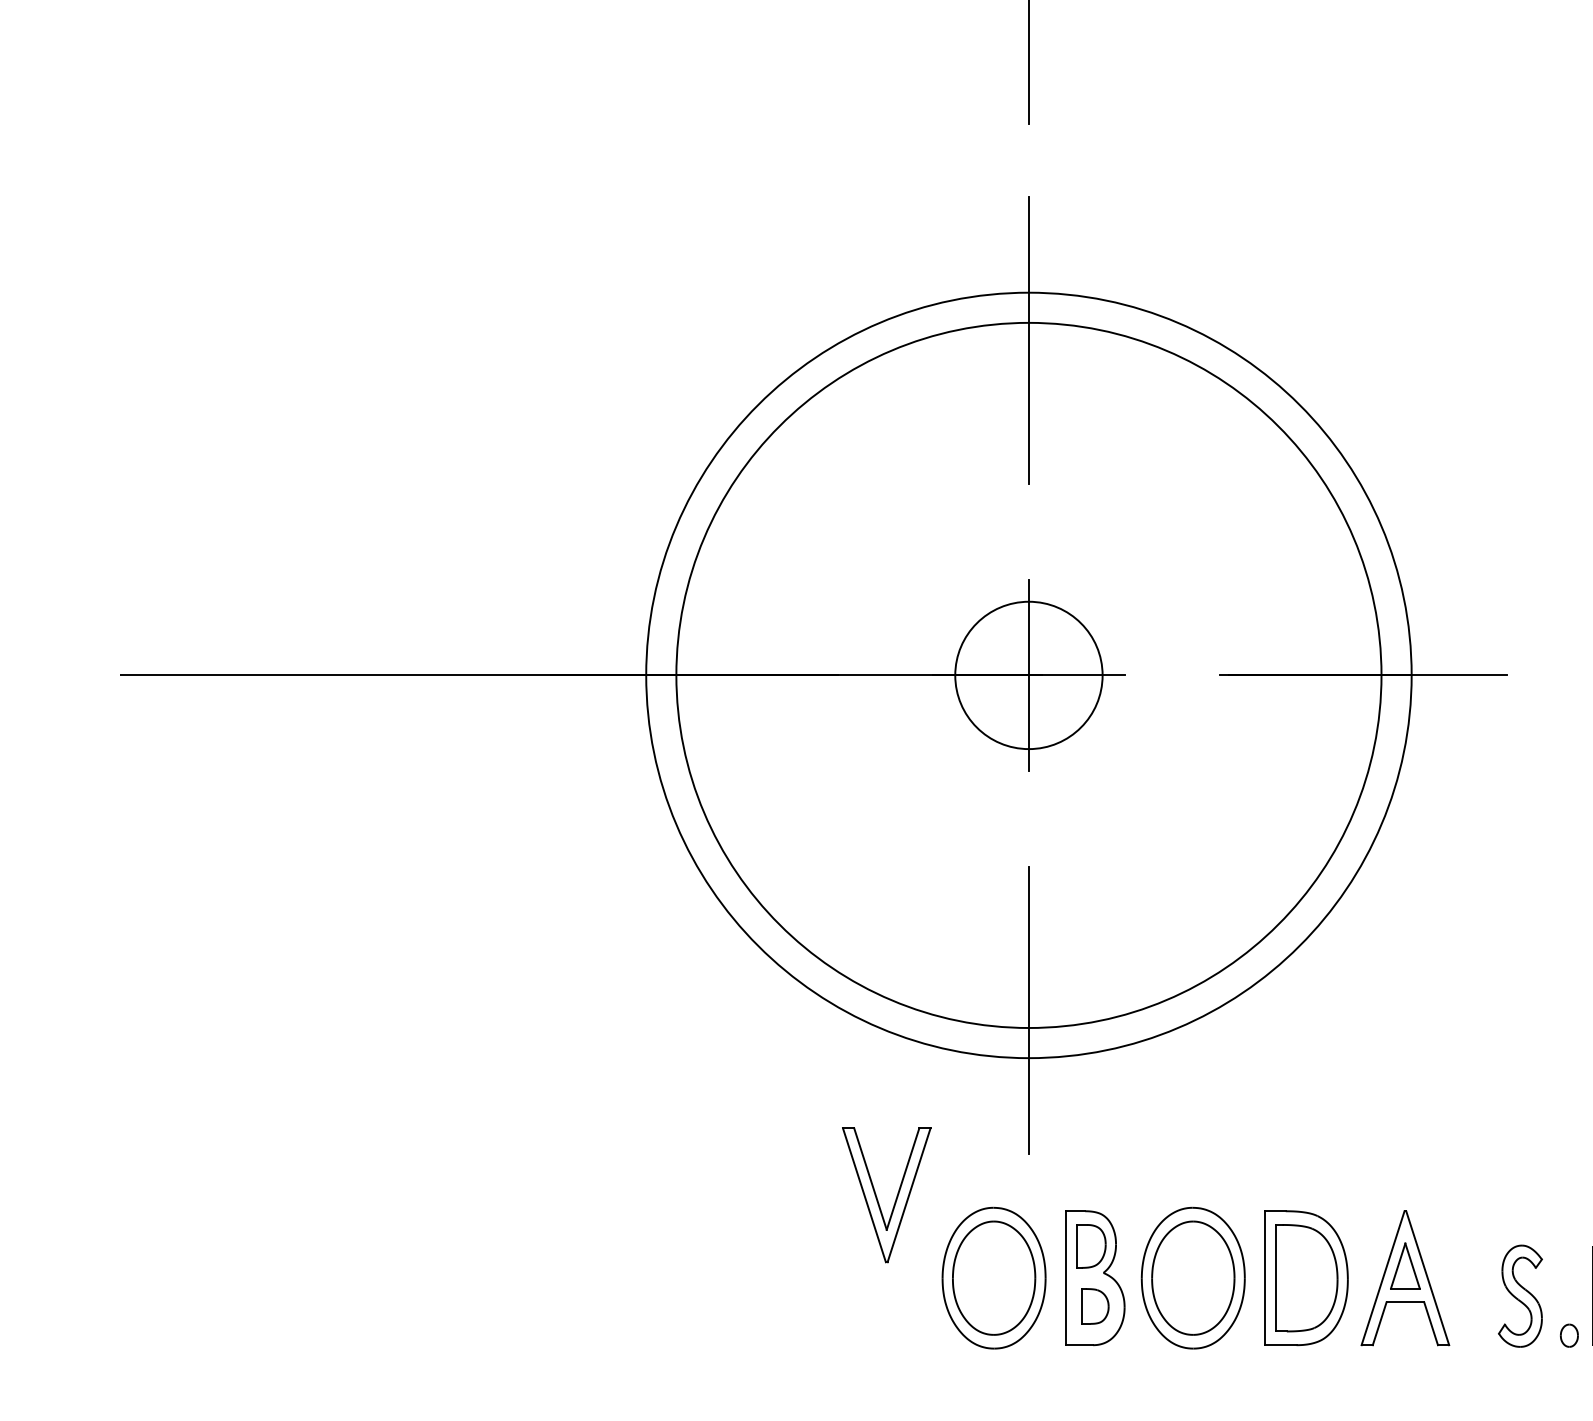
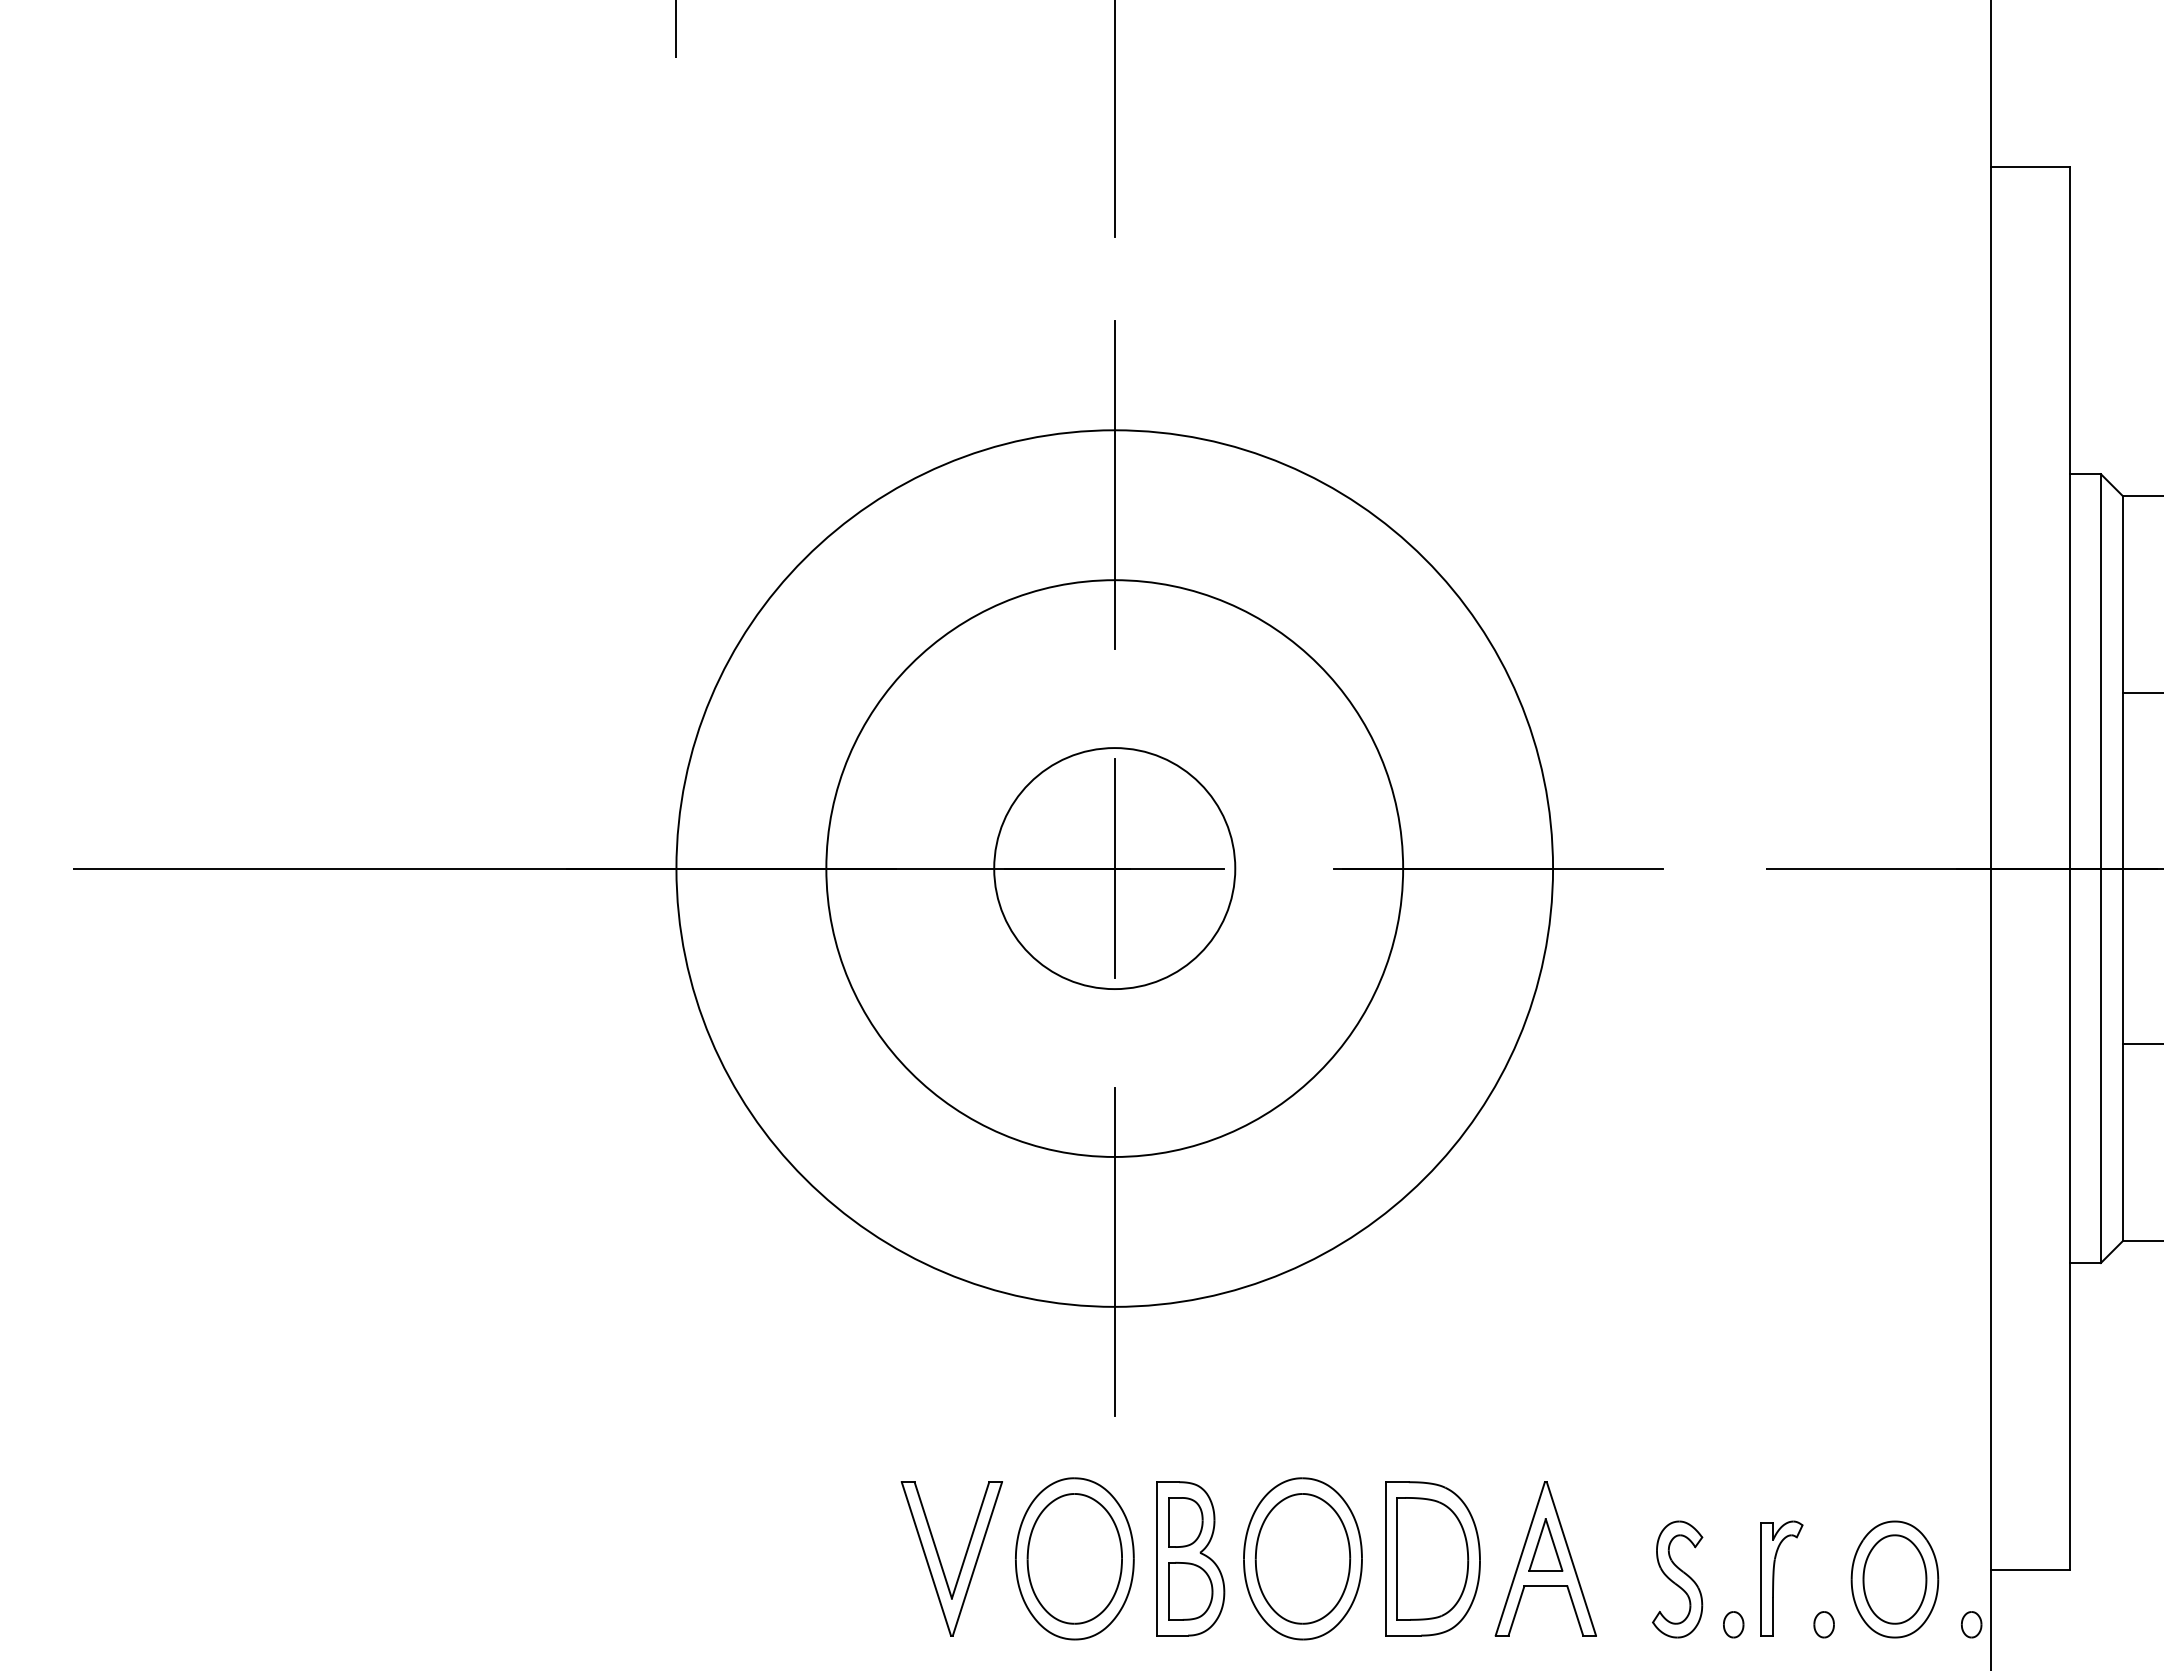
circle: (1028, 675) -> (1114, 868), size x0.71
circle: (1028, 675) -> (1114, 868), size x1.43
part: (877, 1198) -> (941, 1562), moved
part: (1095, 1305) -> (1190, 1590), size x1.43

